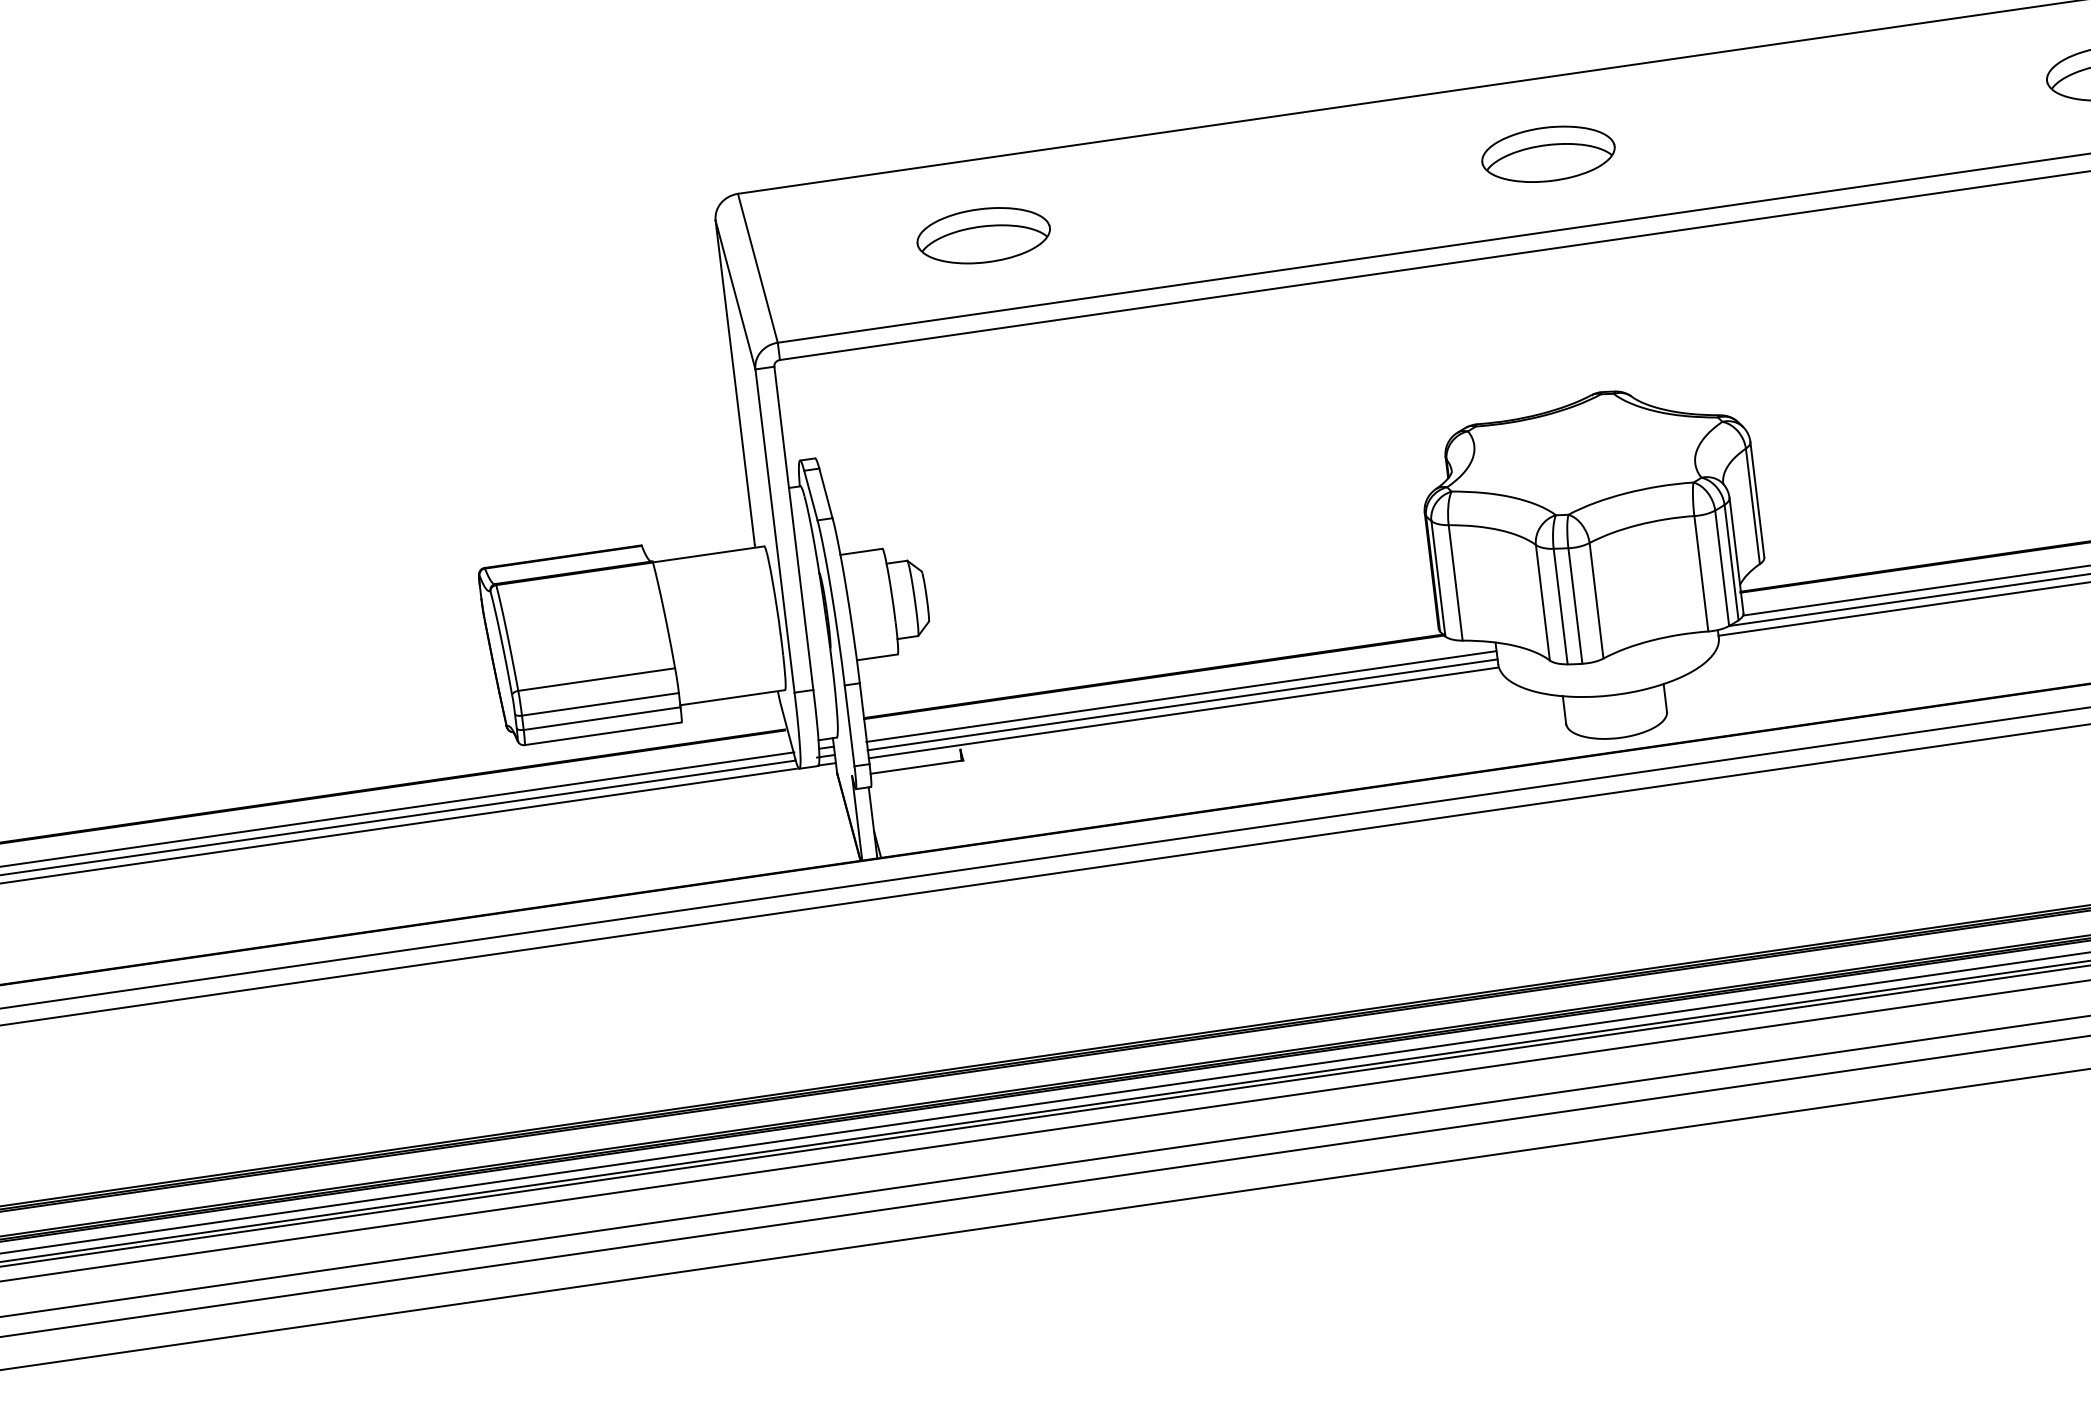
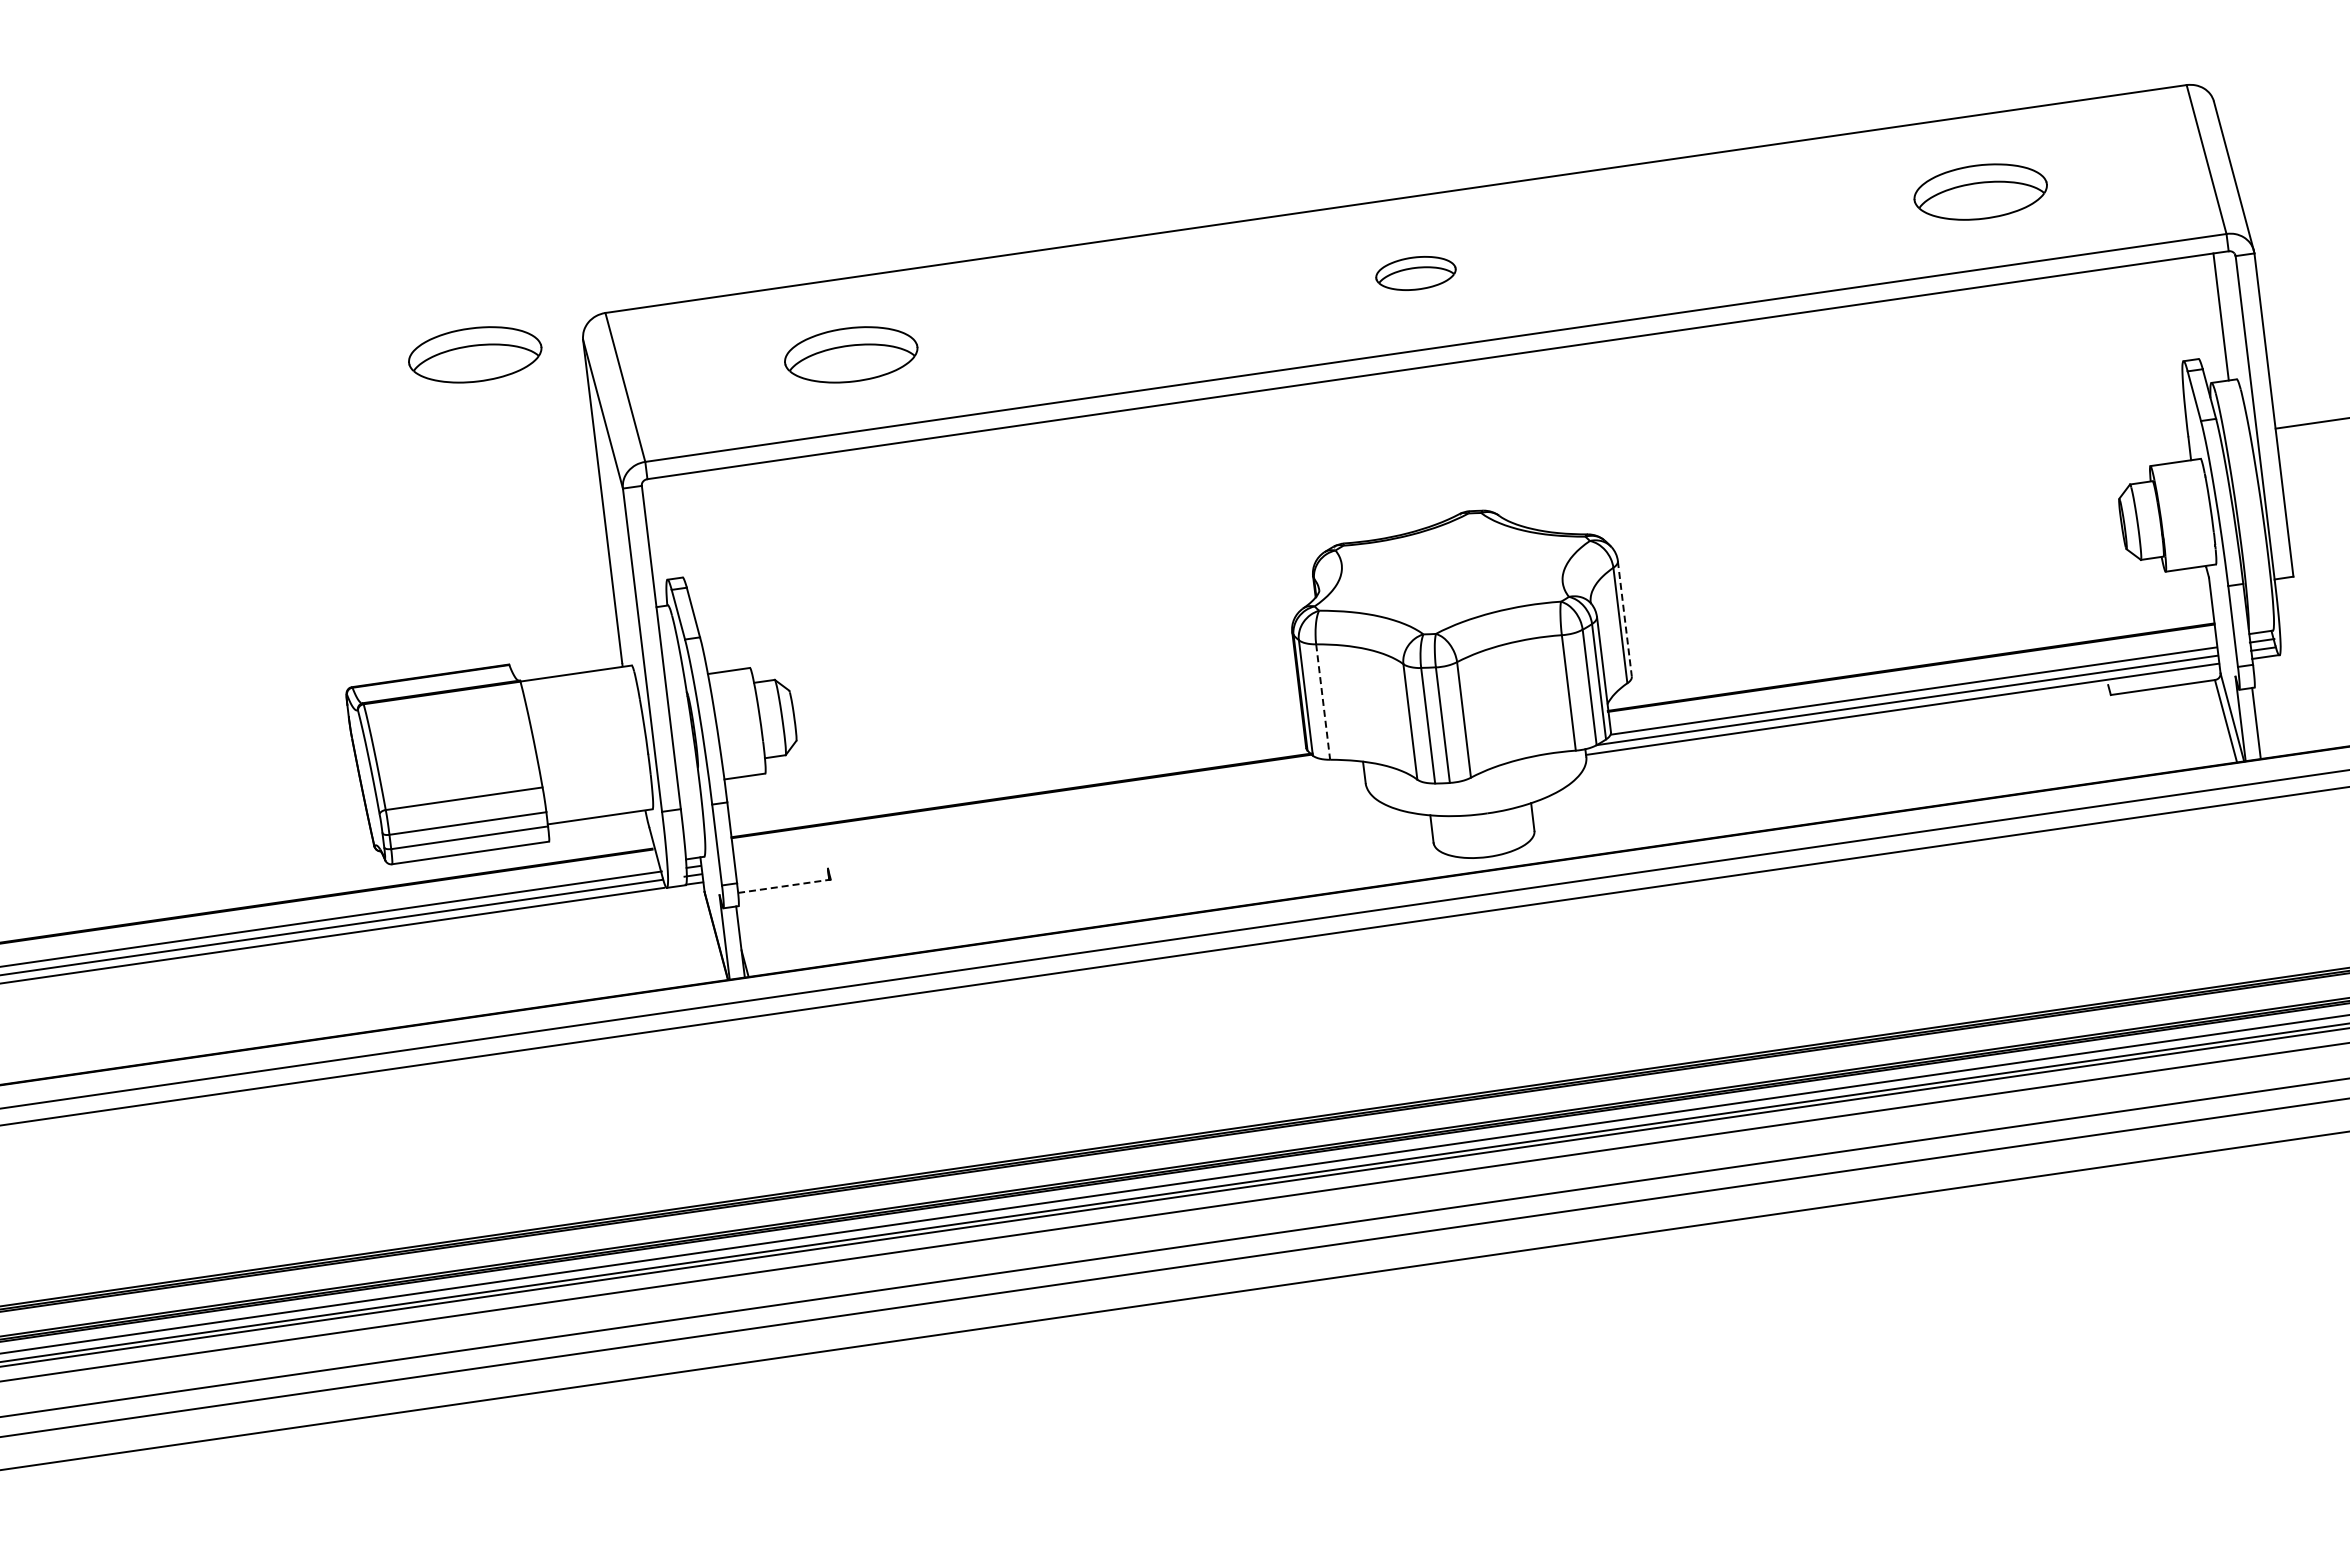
part: (1548, 154) -> (1415, 273), size x0.6
part: (608, 235) -> (475, 354), added
line: (1757, 500) -> (1624, 619), solid -> dashed
line: (1456, 583) -> (1323, 702), solid -> dashed
line: (1181, 696) -> (1048, 815), removed
line: (1183, 704) -> (1050, 823), removed
line: (1184, 712) -> (1051, 831), removed
line: (917, 767) -> (784, 886), solid -> dashed

